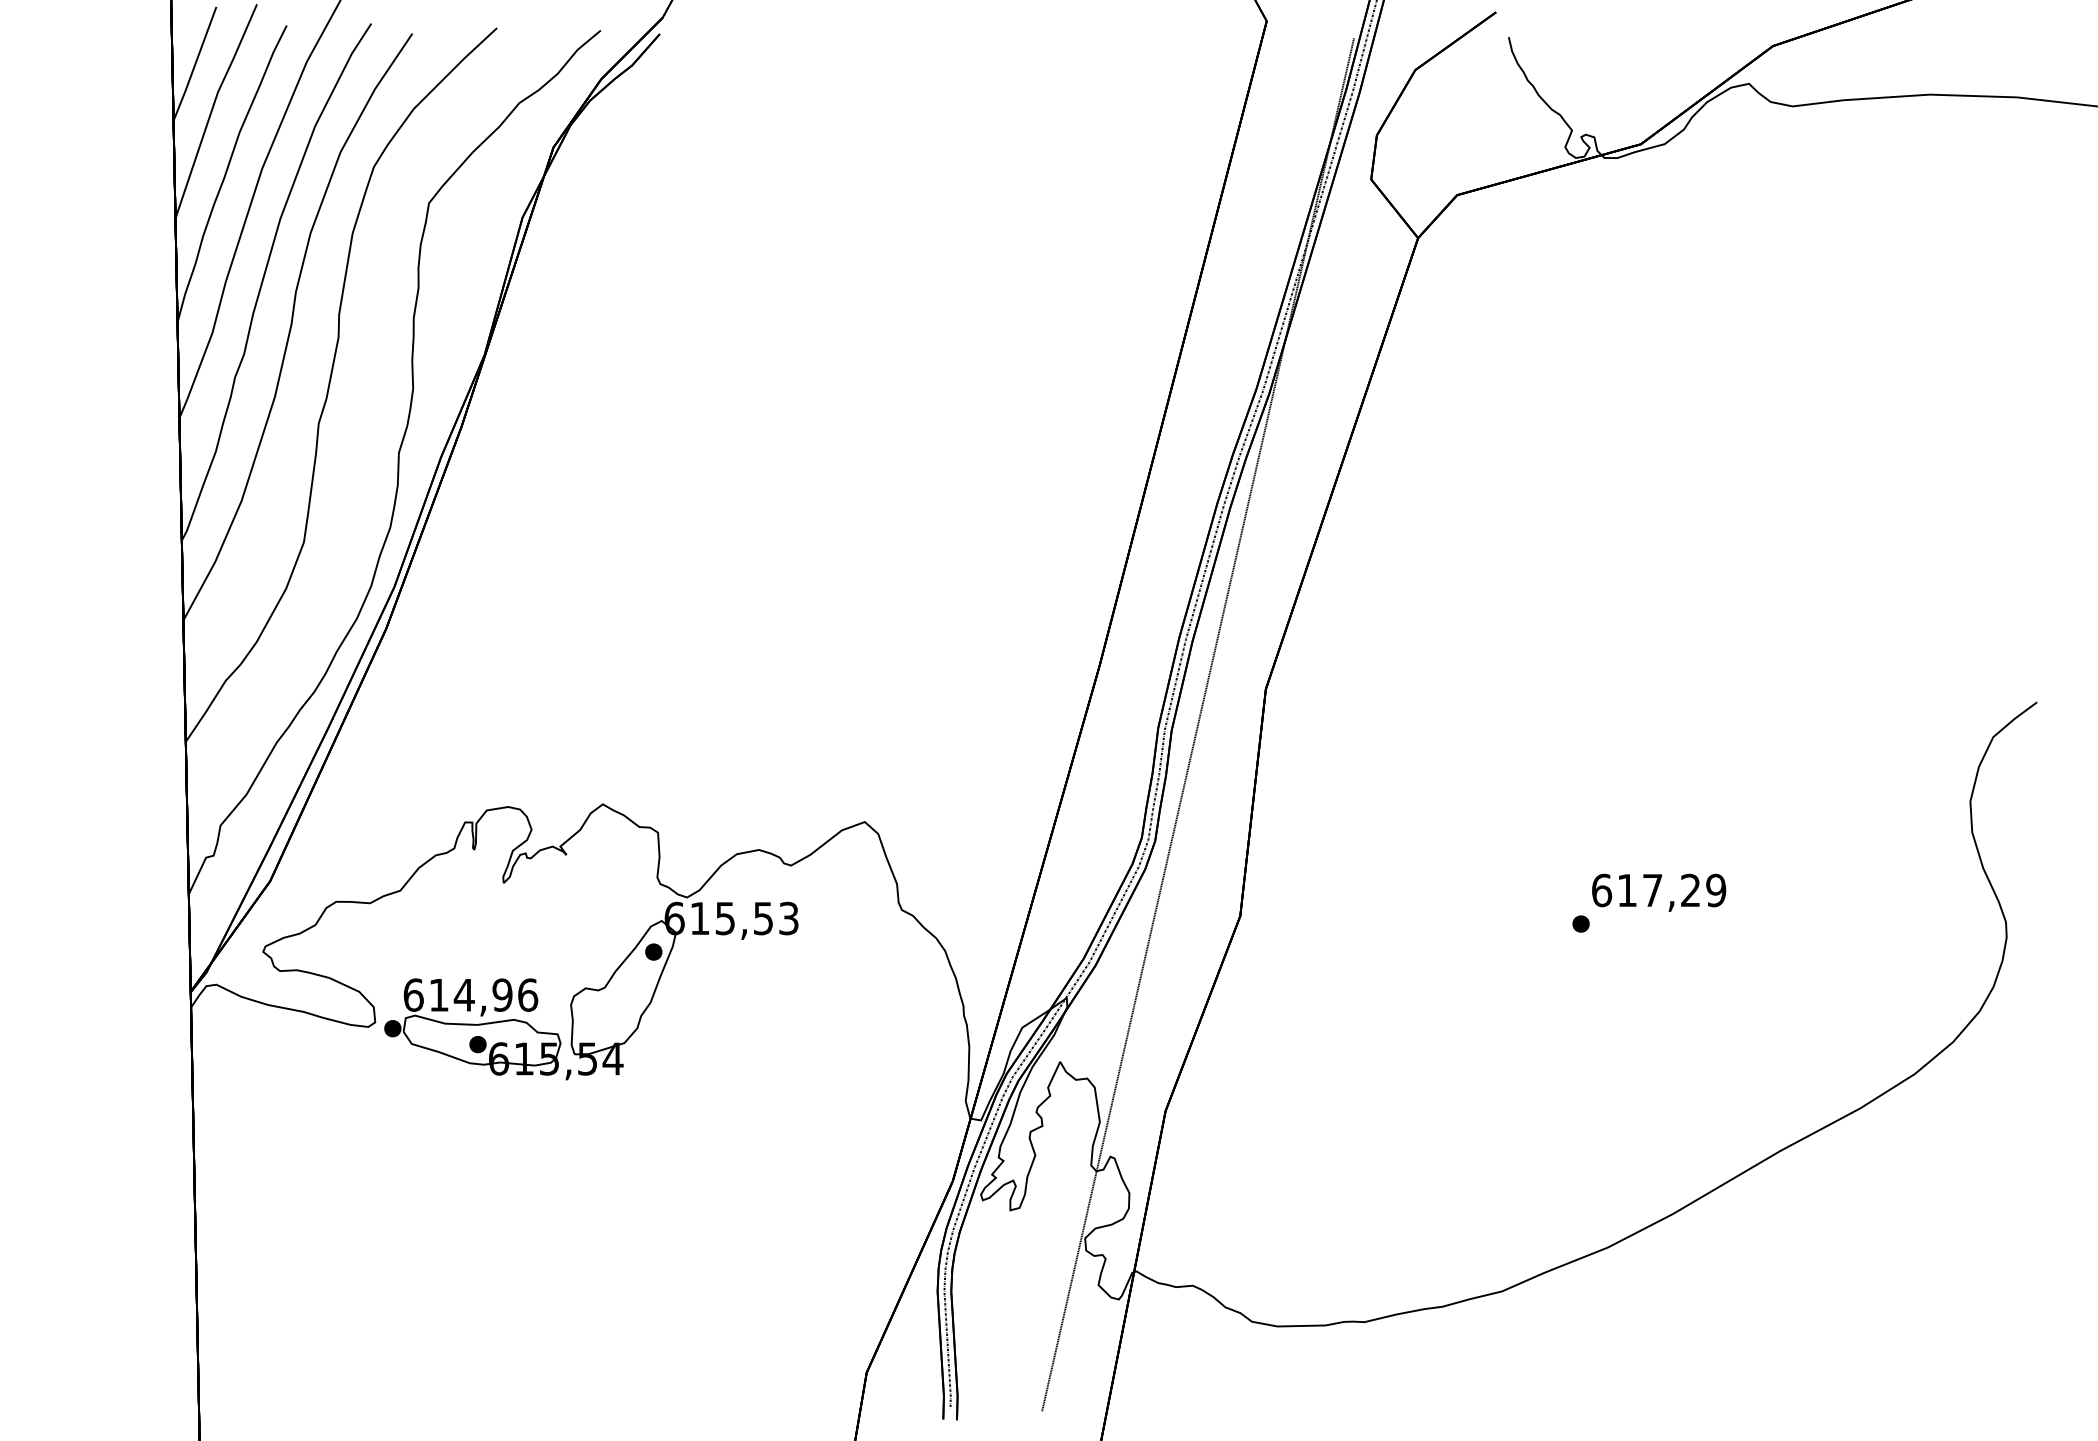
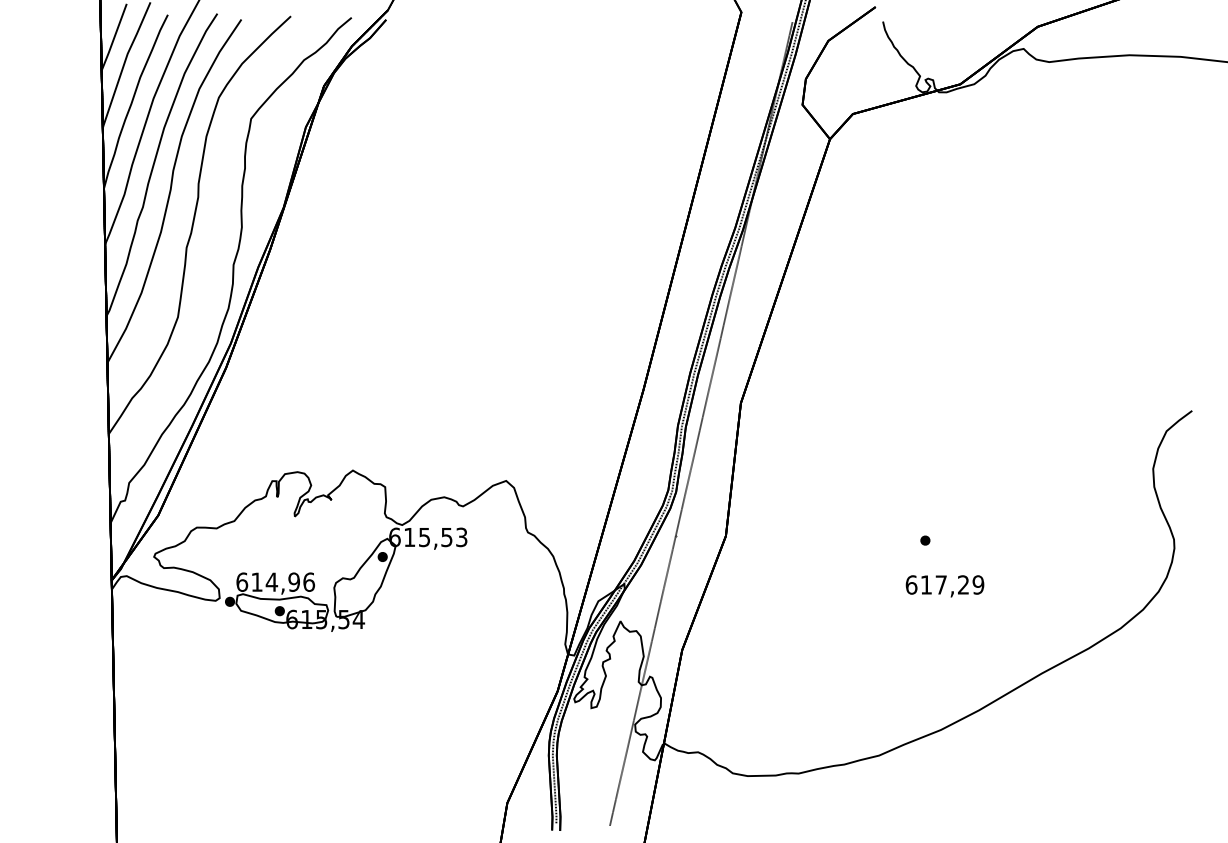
text: (1658, 893) -> (944, 586), moved

